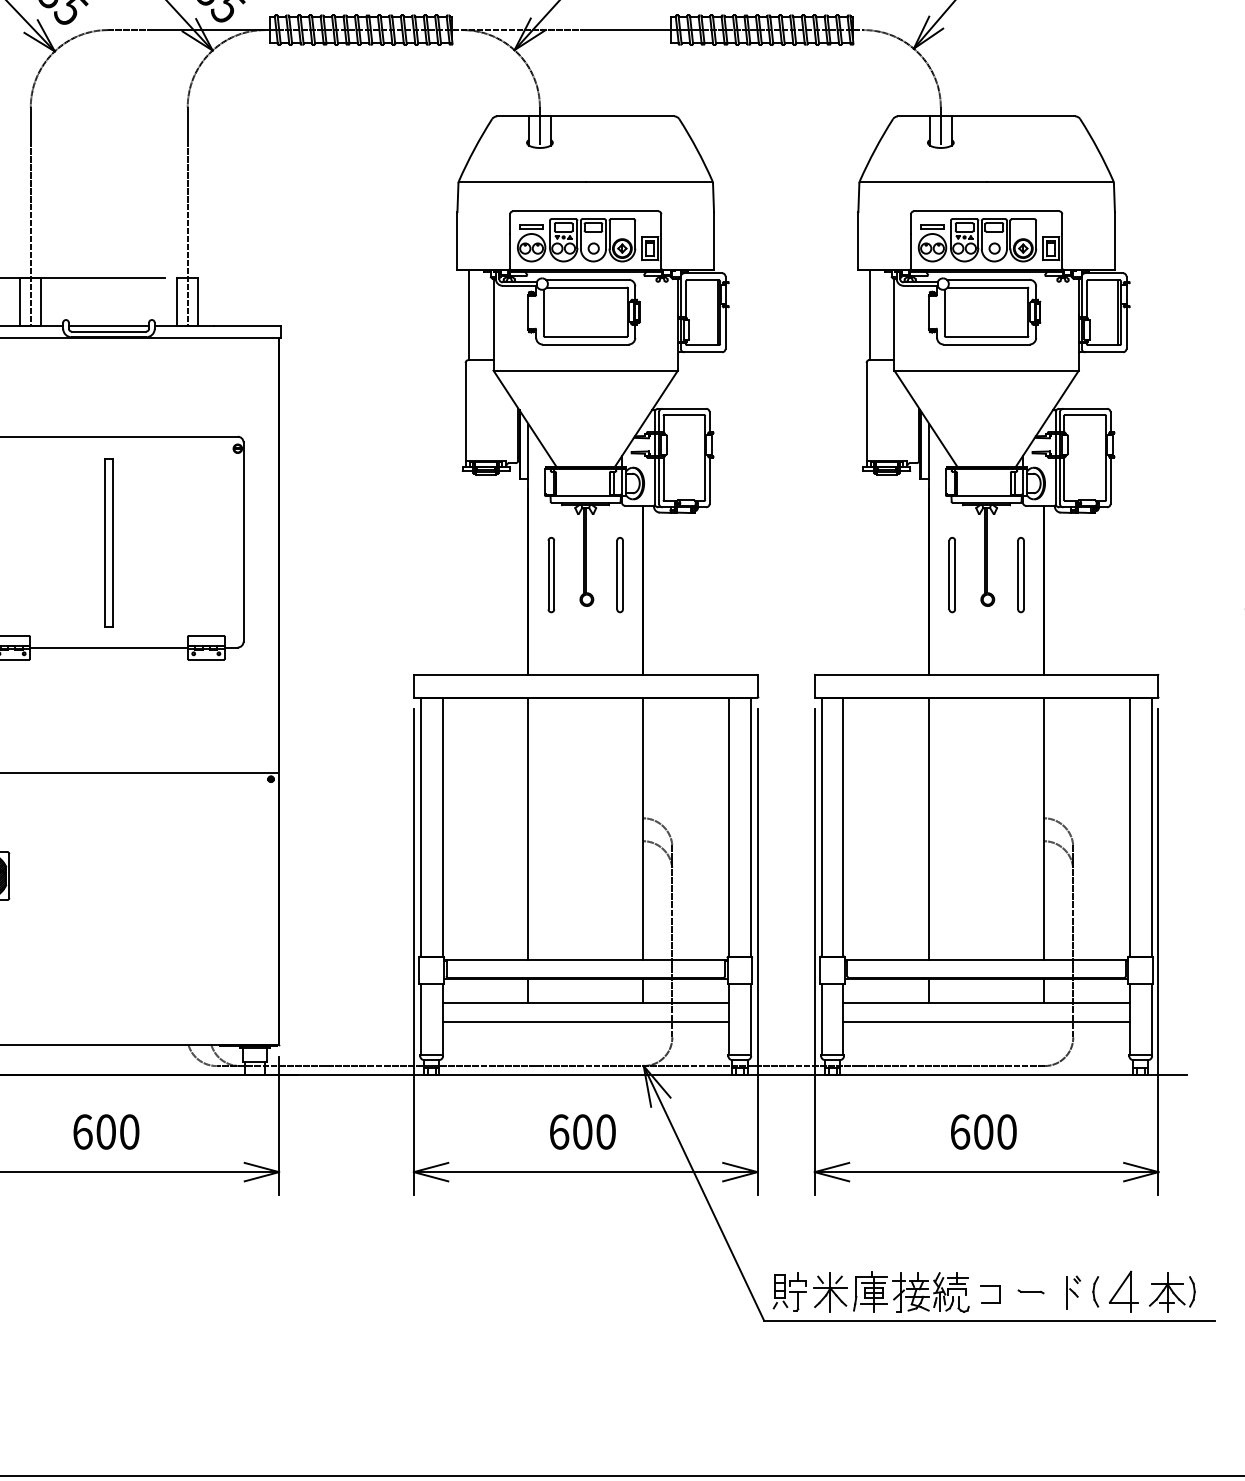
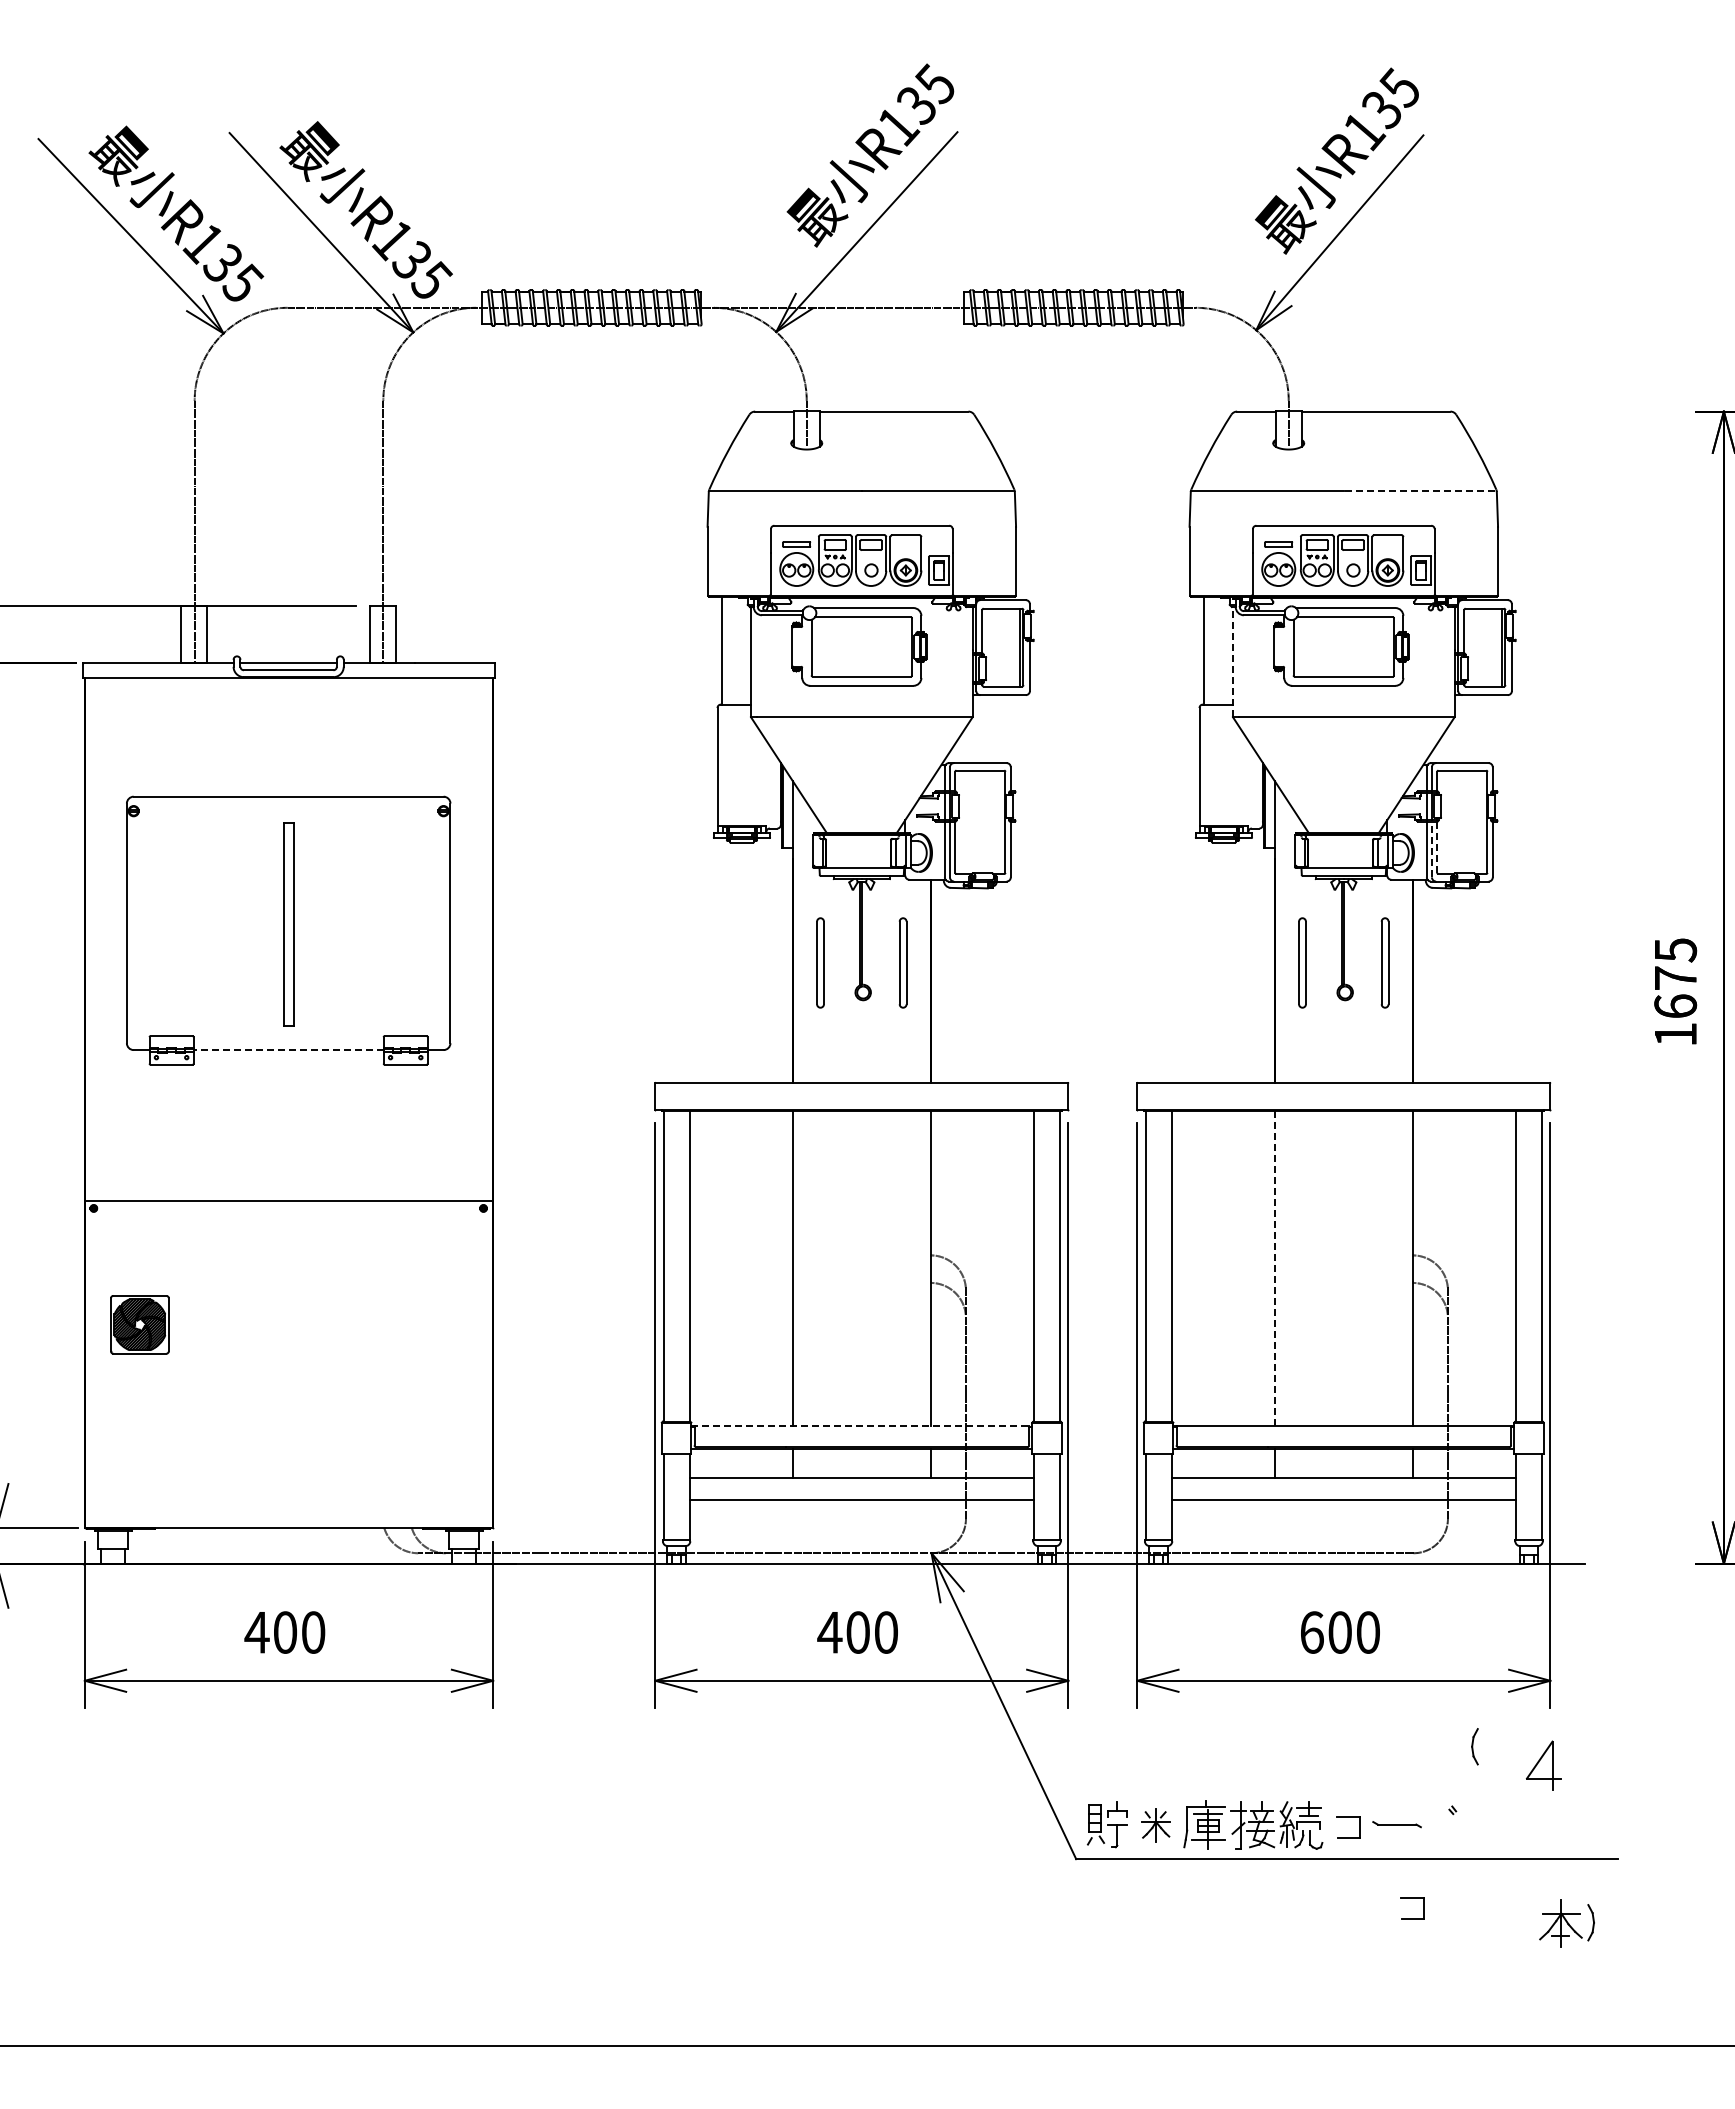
line: (1049, 182) -> (1419, 490), solid -> dashed
line: (894, 324) -> (1232, 661), solid -> dashed
line: (1064, 479) -> (1437, 847), solid -> dashed
line: (1059, 480) -> (1431, 849), solid -> dashed
line: (108, 647) -> (288, 1050), solid -> dashed
line: (928, 829) -> (1274, 1268), solid -> dashed
line: (585, 959) -> (861, 1425), solid -> dashed
text: (82, 1131) -> (256, 1632), 600 -> 400
text: (558, 1131) -> (829, 1632), 600 -> 400
part: (1031, 1291) -> (1397, 1824), size x1.6
part: (1095, 1291) -> (1474, 1746), moved
part: (1123, 1291) -> (1543, 1765), moved
part: (830, 1292) -> (1155, 1825), size x0.7
part: (1171, 1292) -> (1566, 1923), moved
part: (1072, 1293) -> (1446, 1826), removed
part: (1043, 1353) -> (1412, 1898), added

